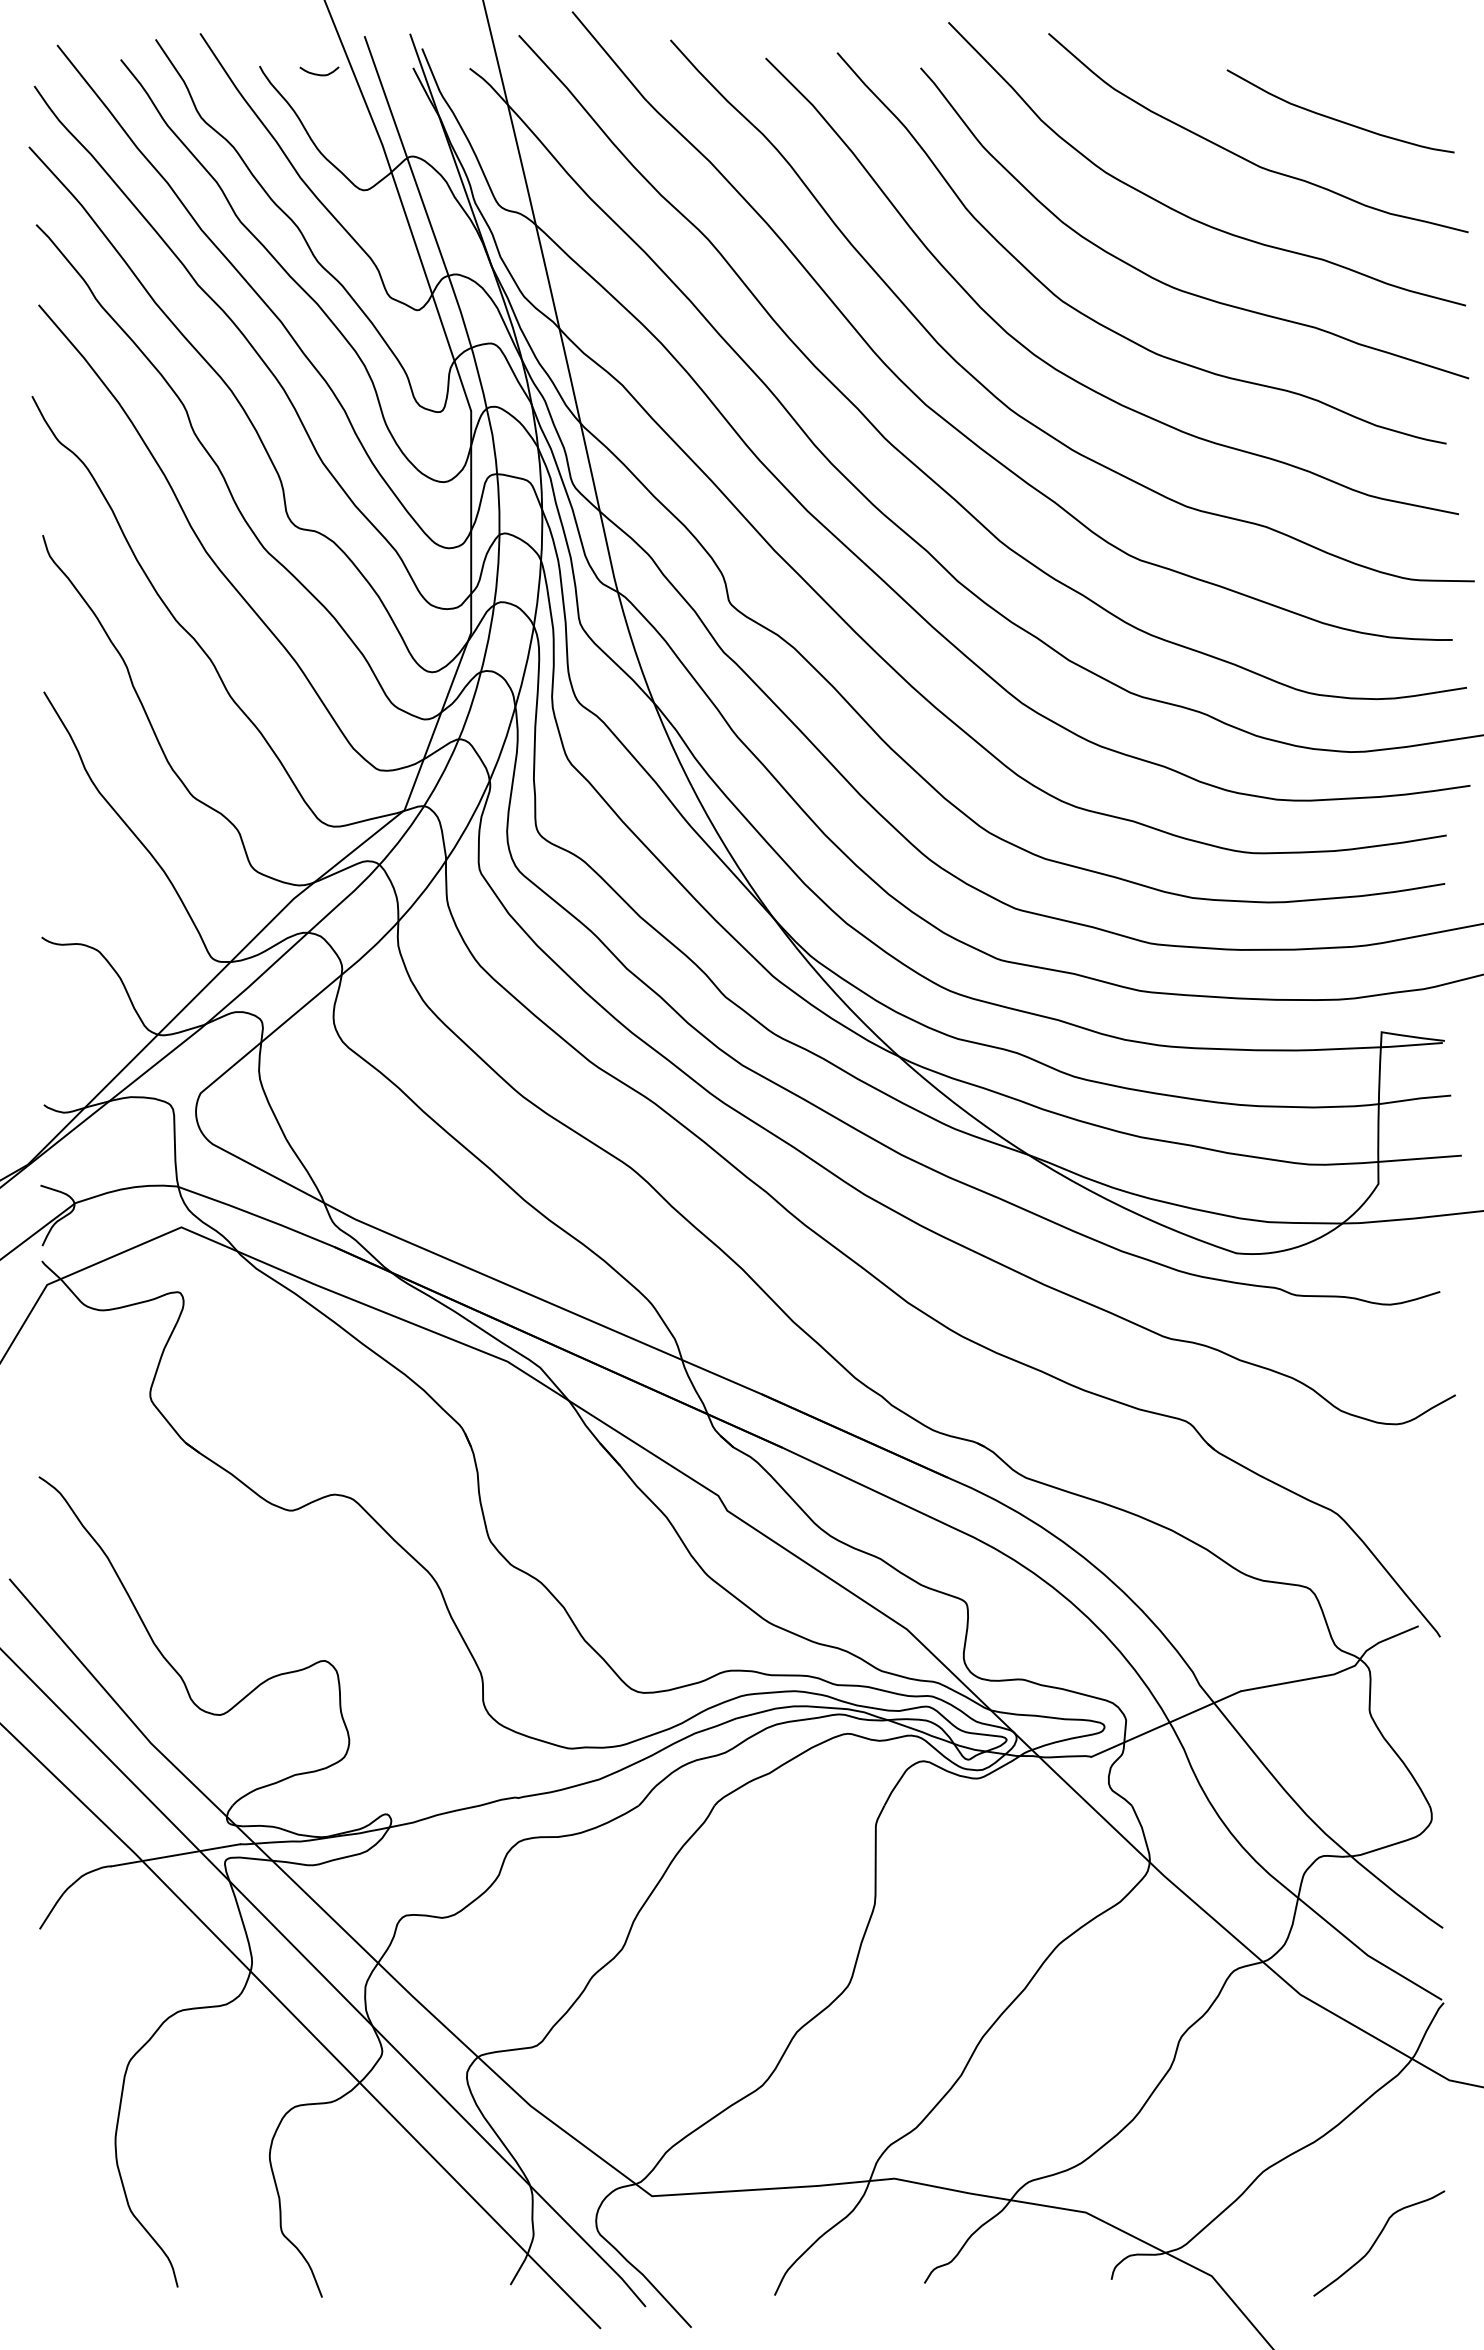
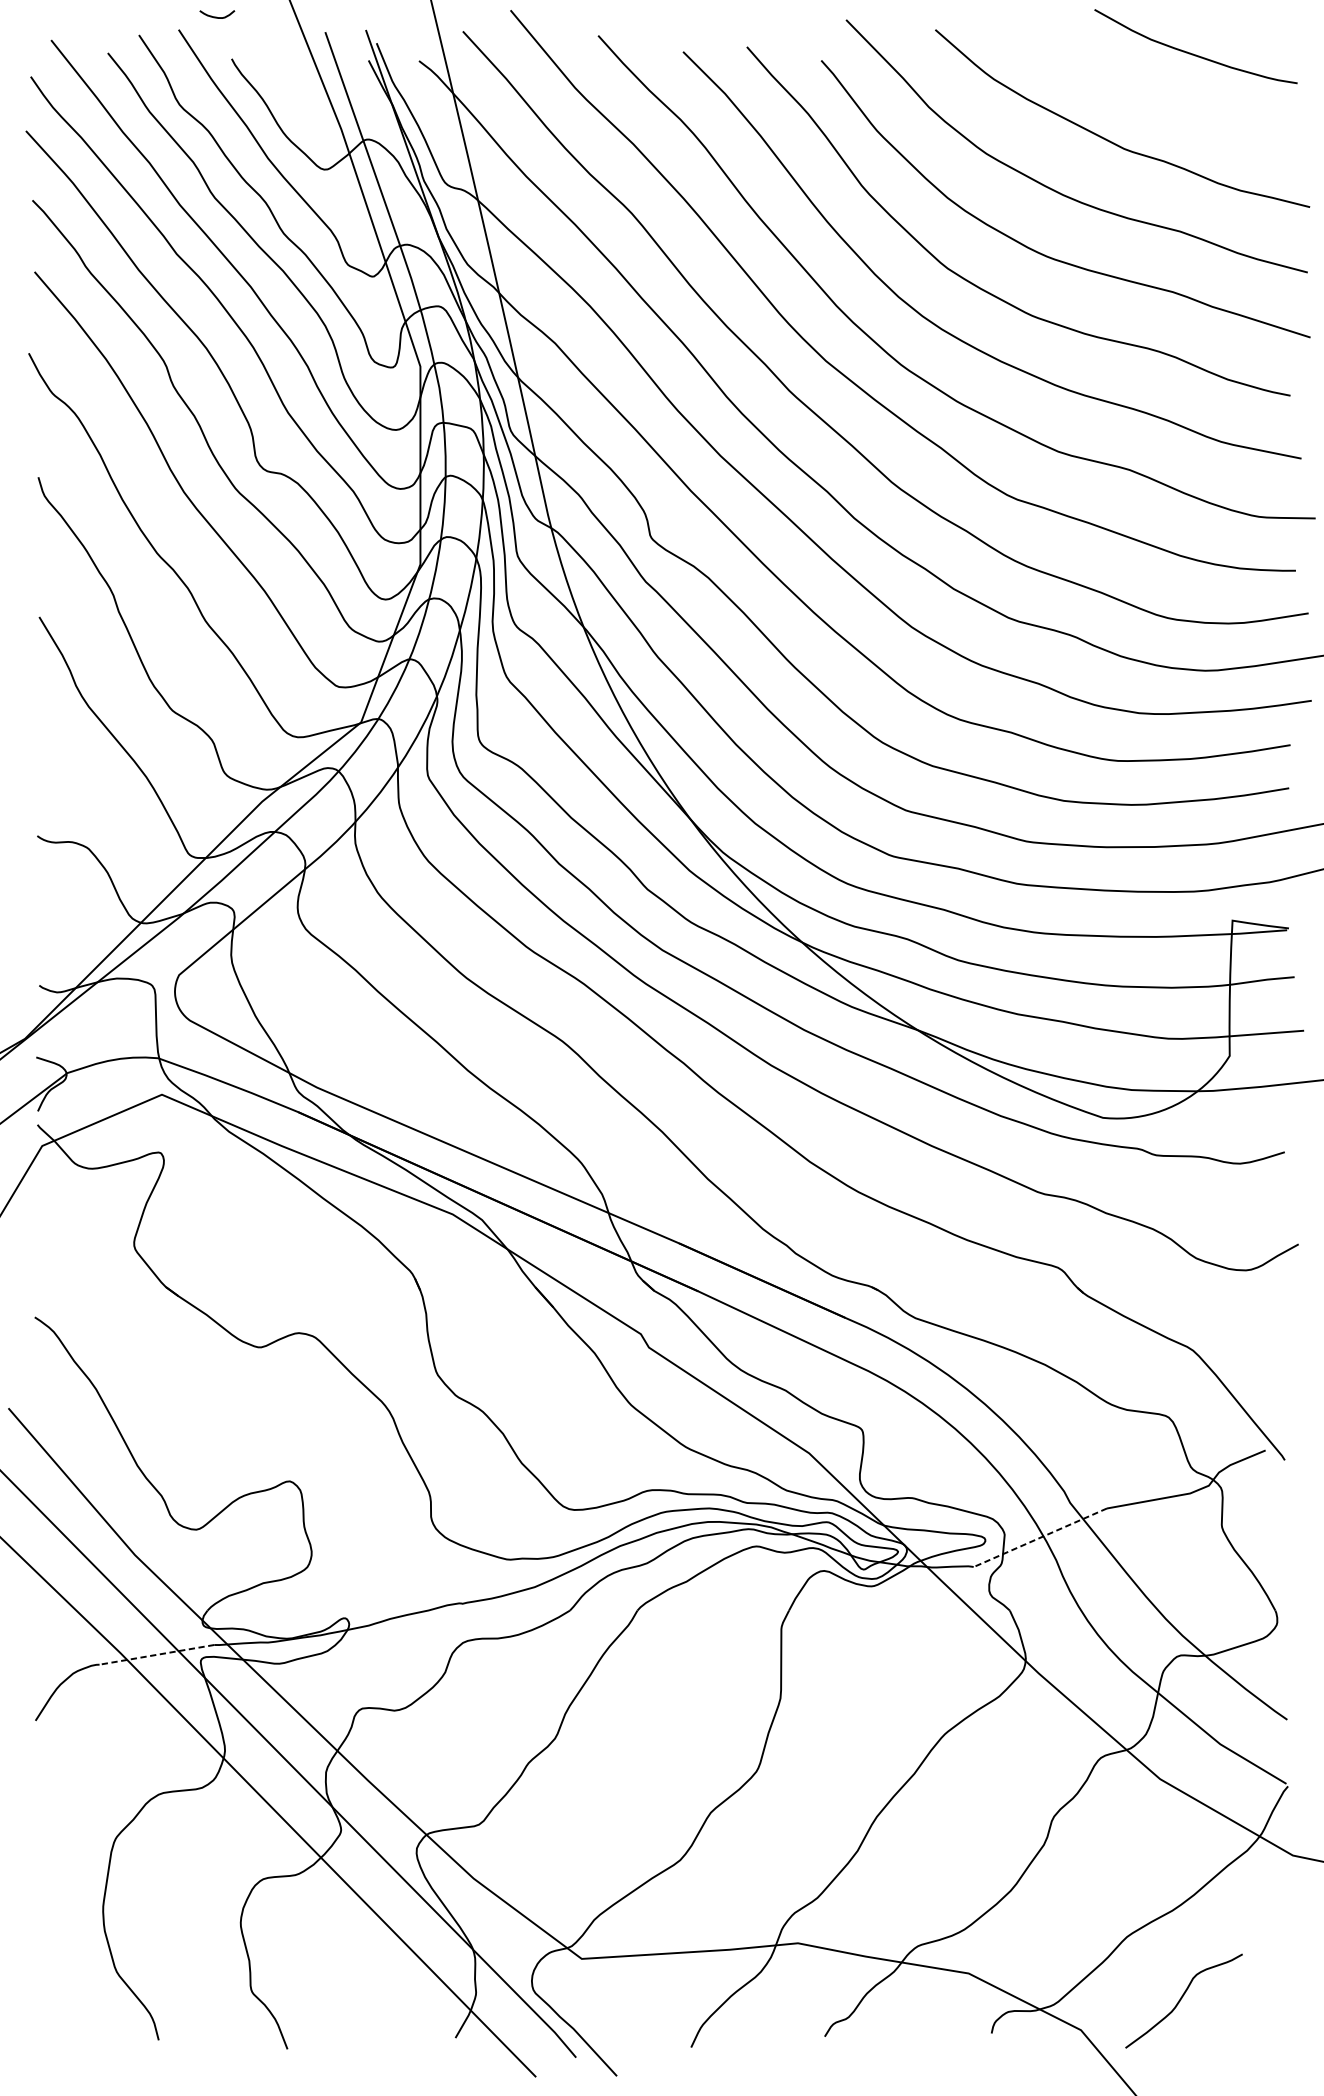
curve: (317, 73) -> (215, 16), moved
curve: (1338, 119) -> (1194, 53), moved
line: (1166, 1724) -> (1040, 1538), solid -> dashed
line: (175, 1855) -> (156, 1655), solid -> dashed
curve: (1377, 2240) -> (1182, 1998), moved

